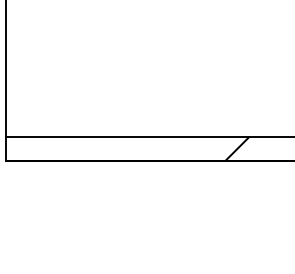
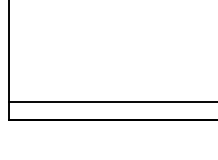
hatch: (236, 148) -> (178, 110), removed

